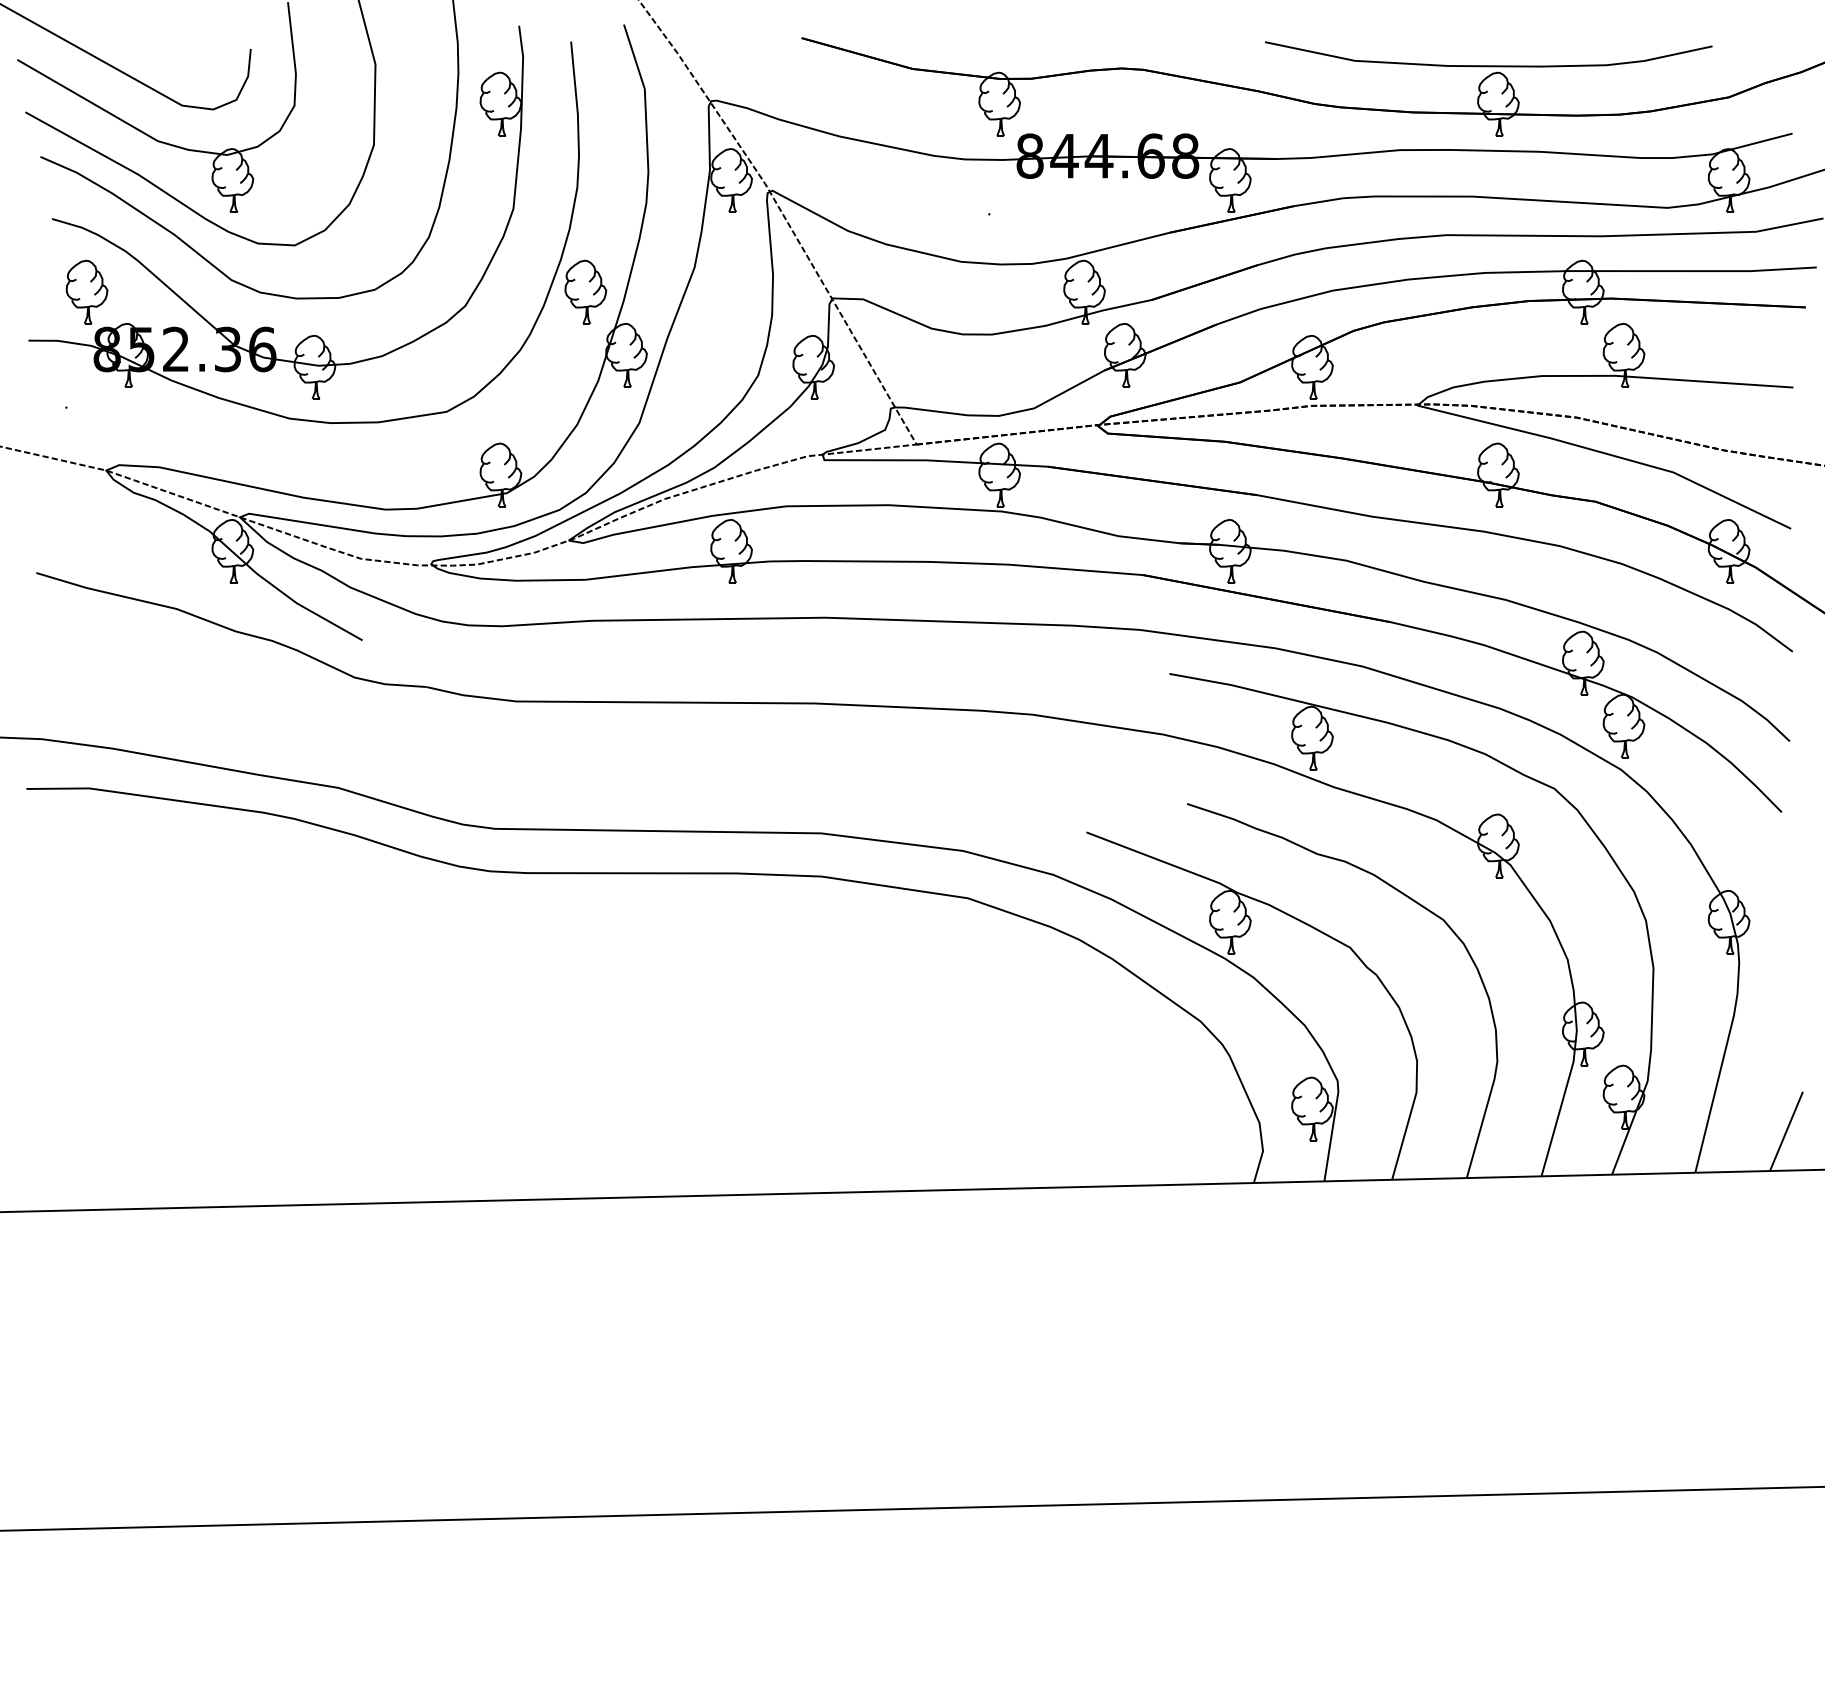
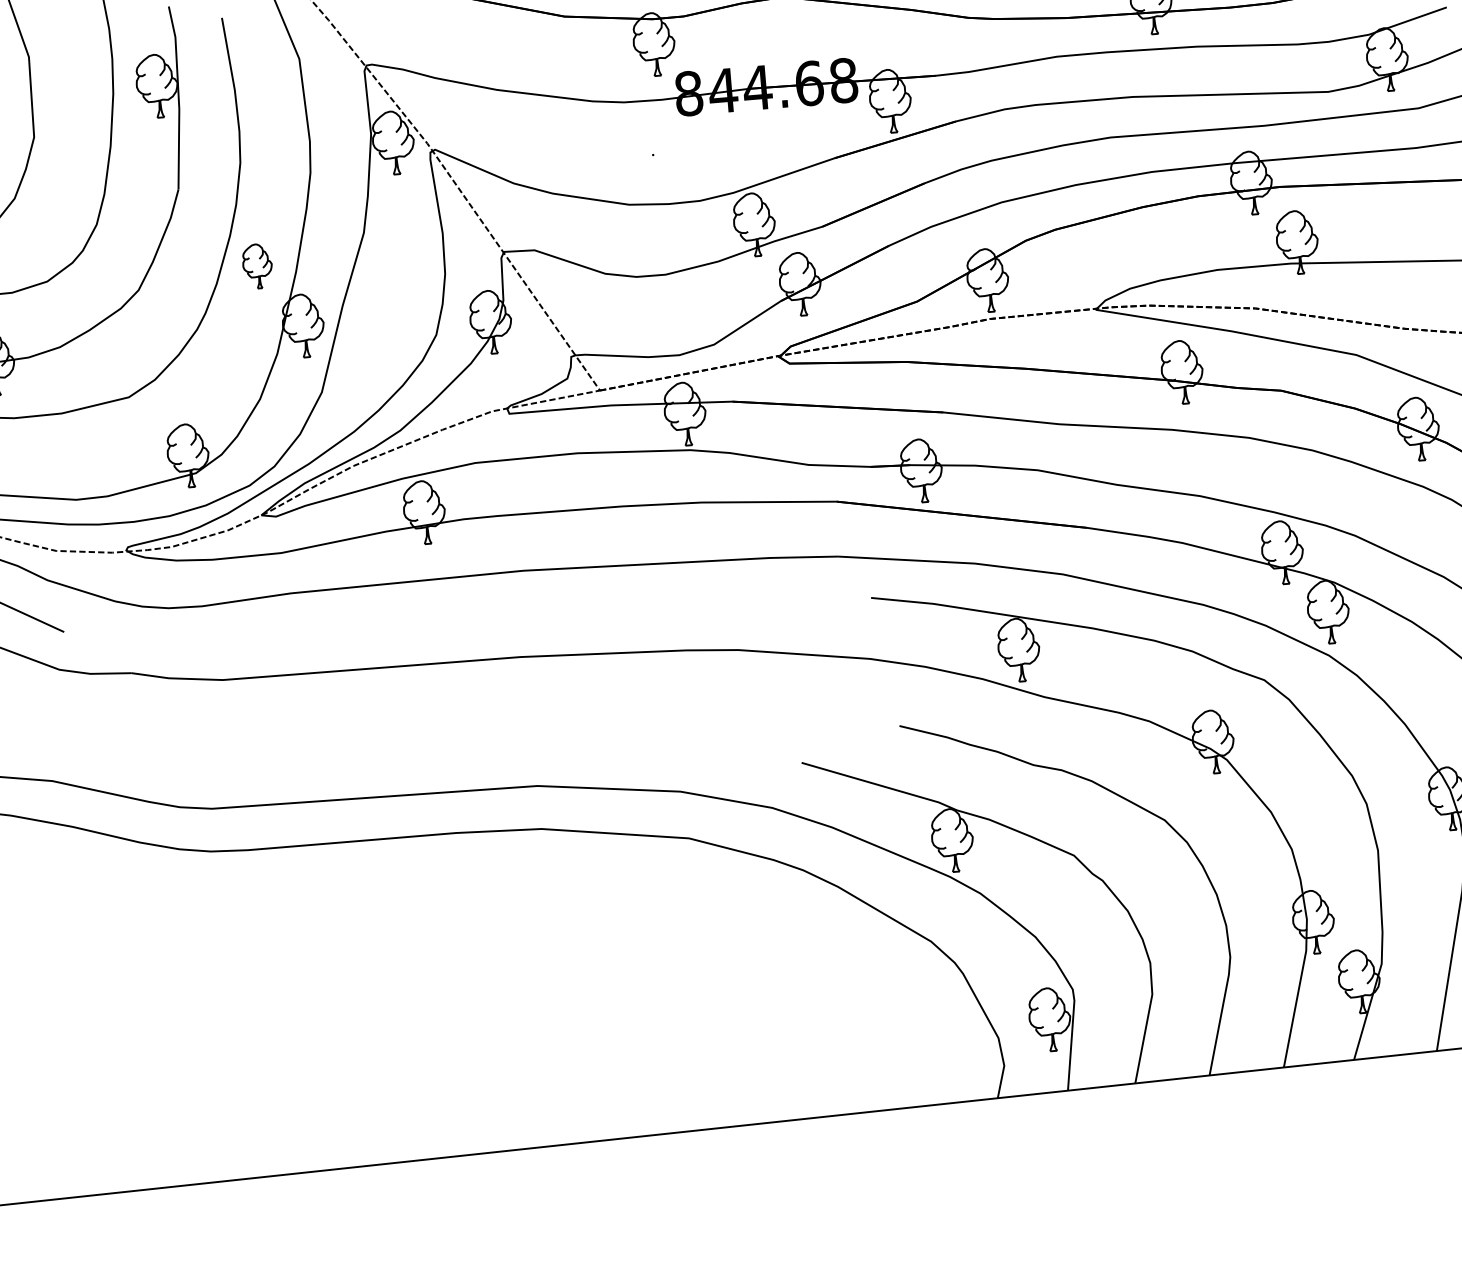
part: (585, 291) -> (257, 265), size x0.7

